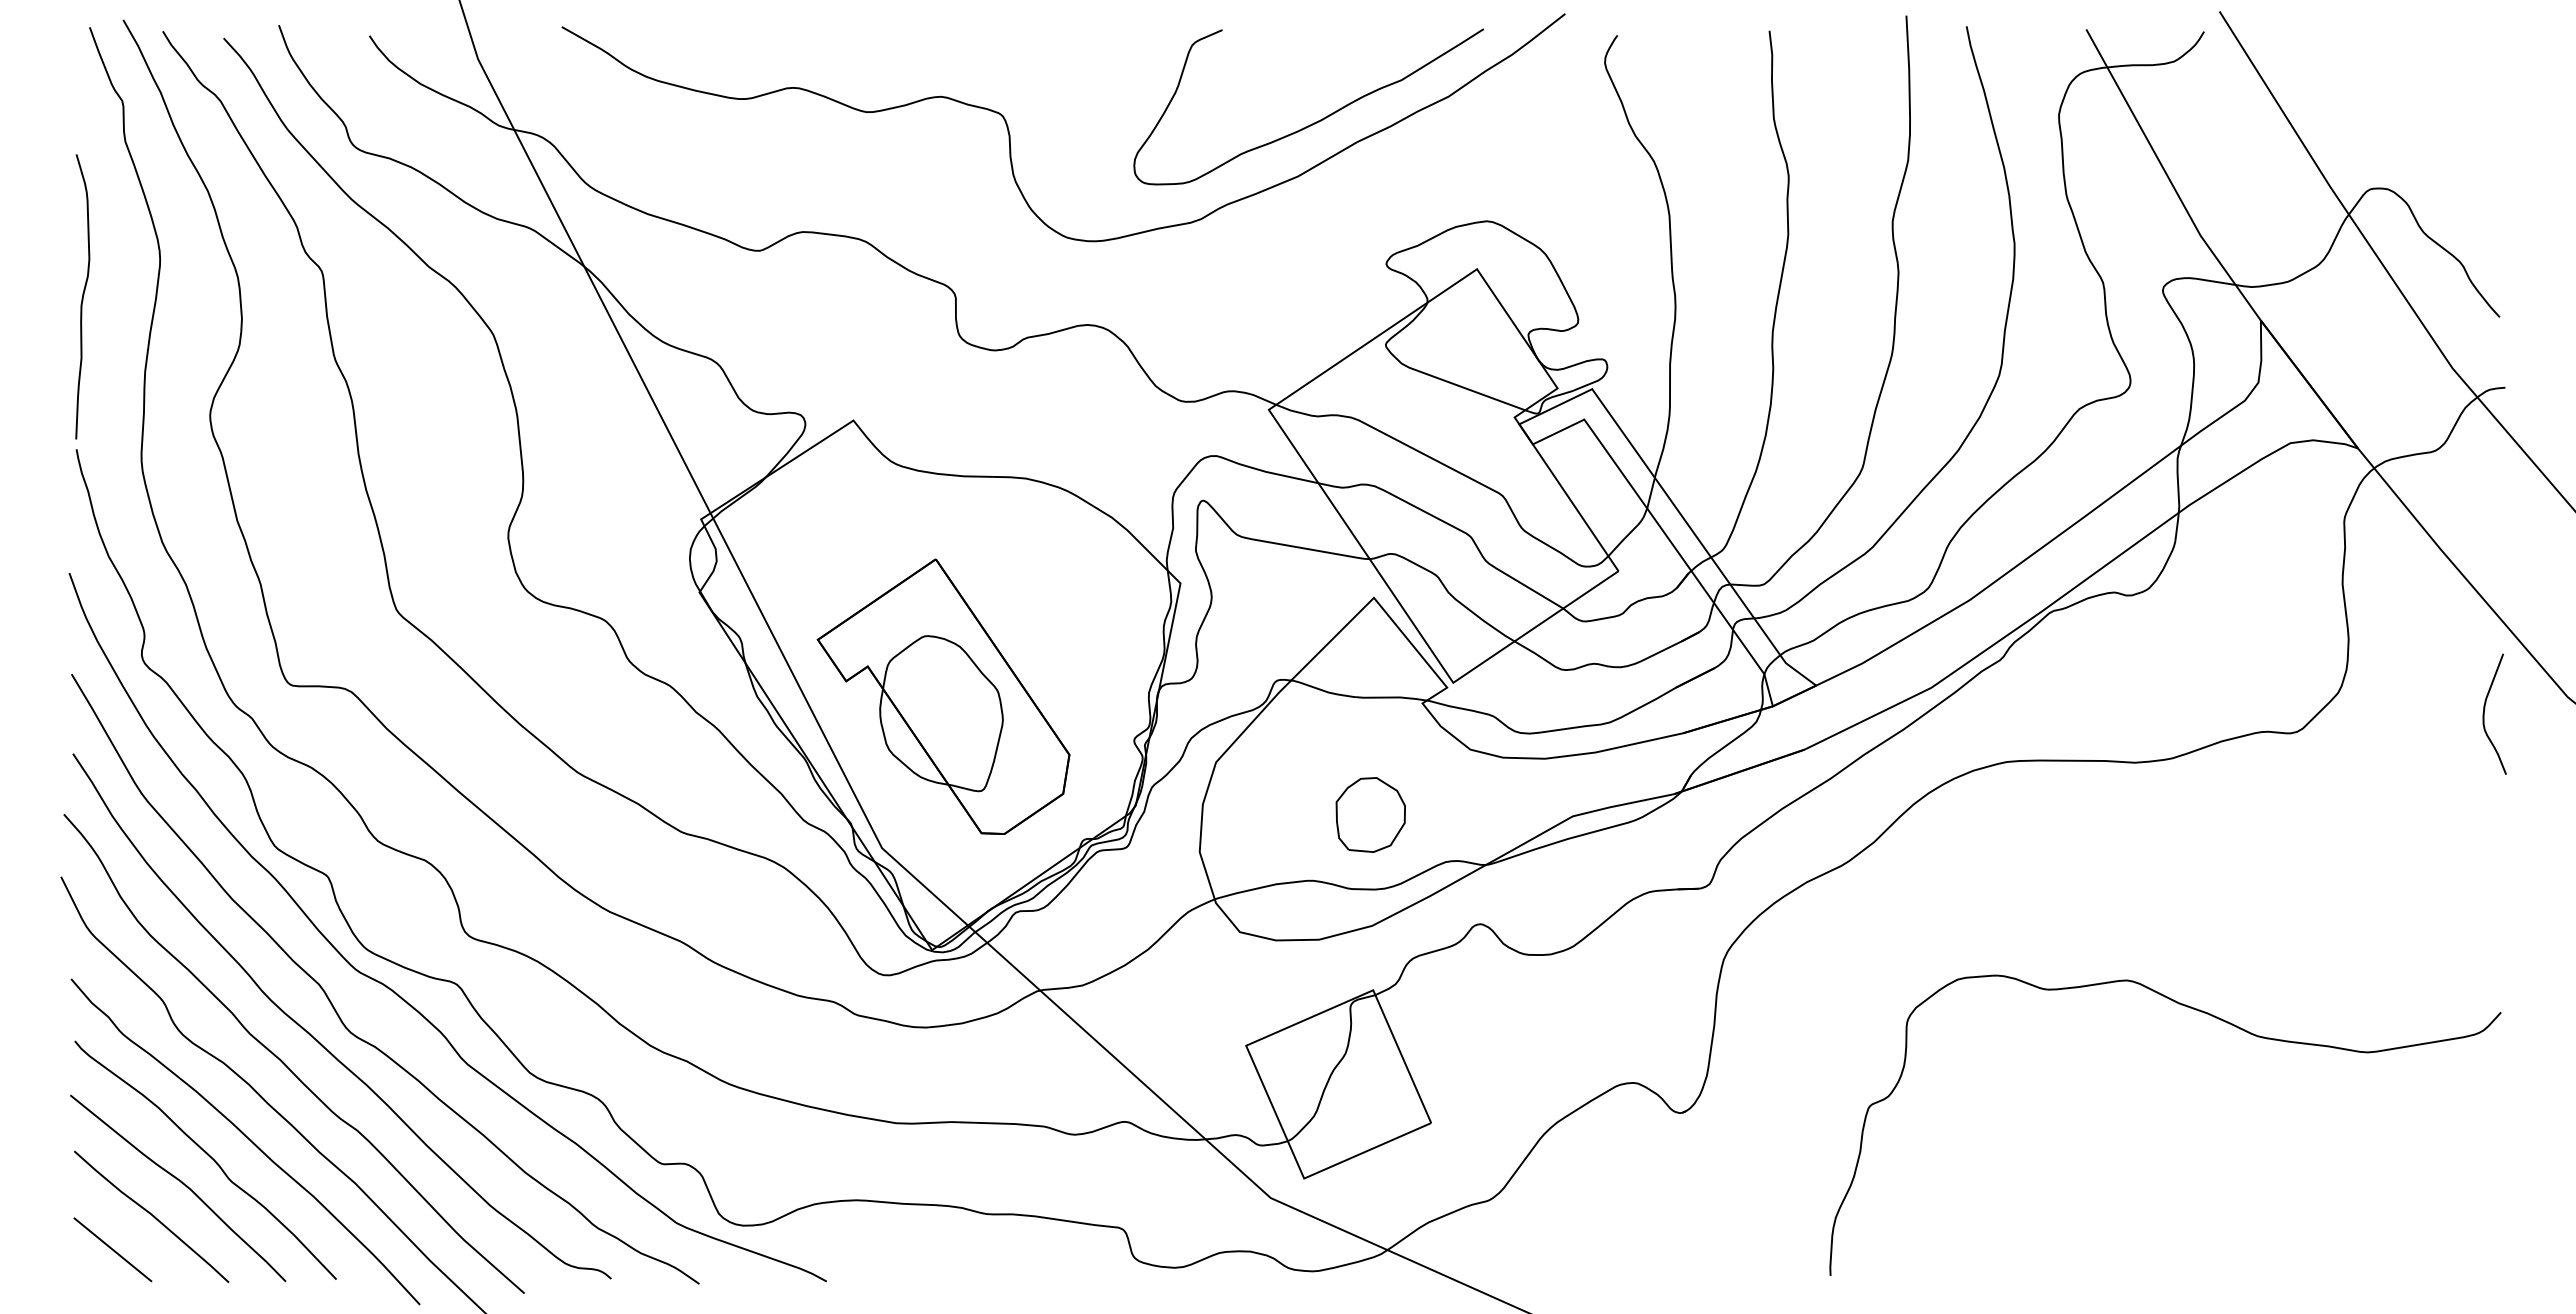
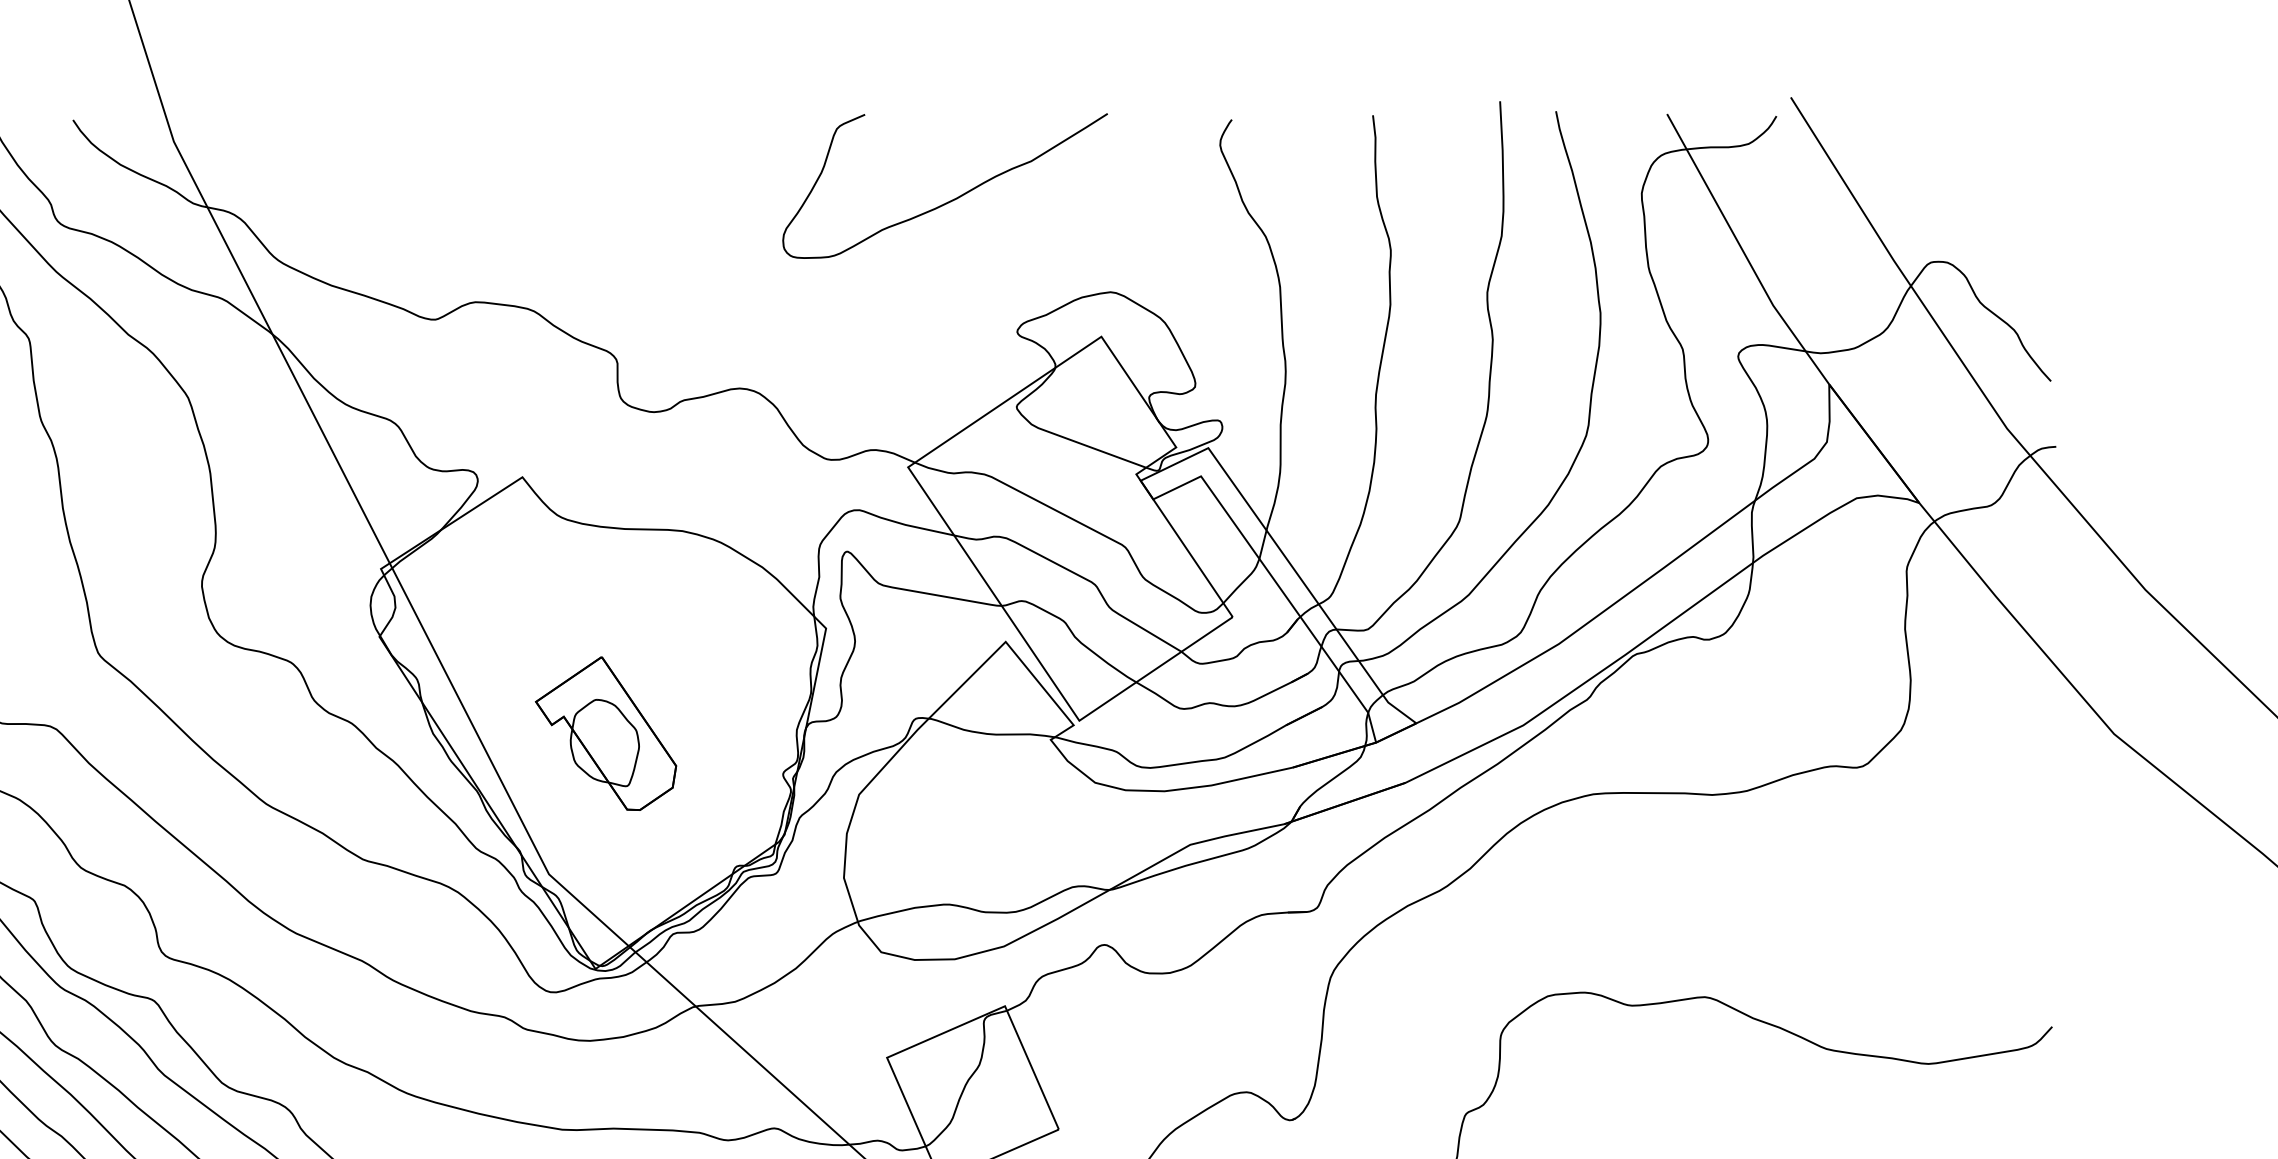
curve: (1010, 134) -> (668, 211), removed
part: (943, 696) -> (606, 733), size x0.6
curve: (2484, 713) -> (2036, 749), removed
part: (1370, 814) -> (1002, 843), removed

